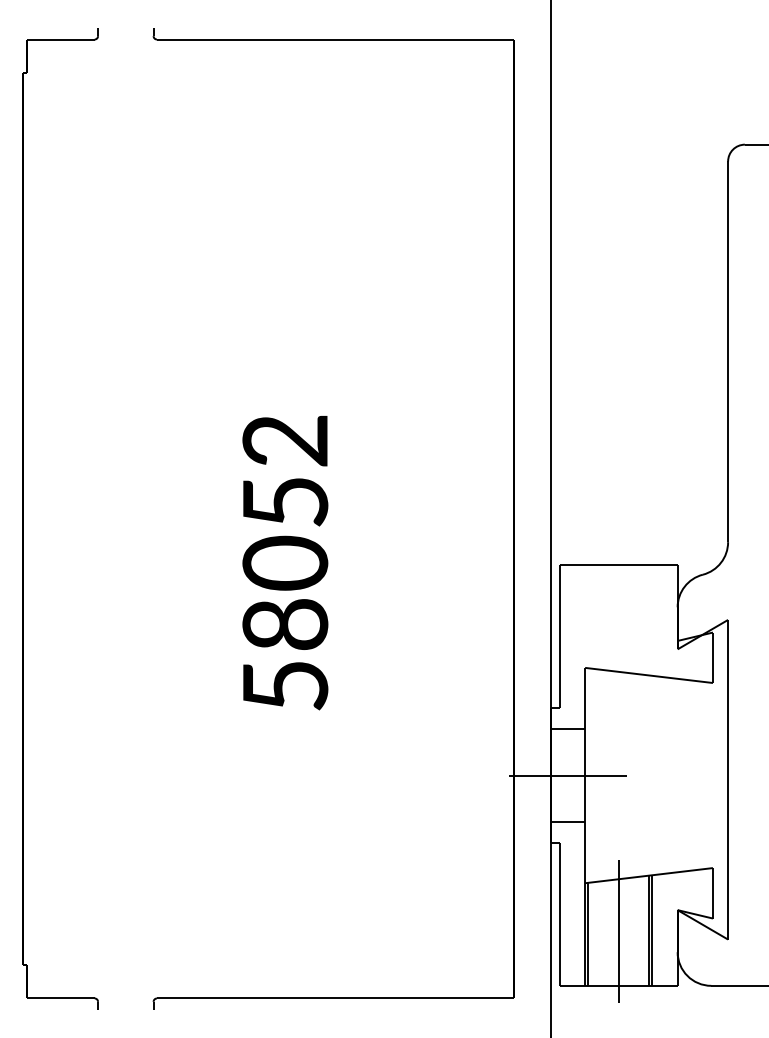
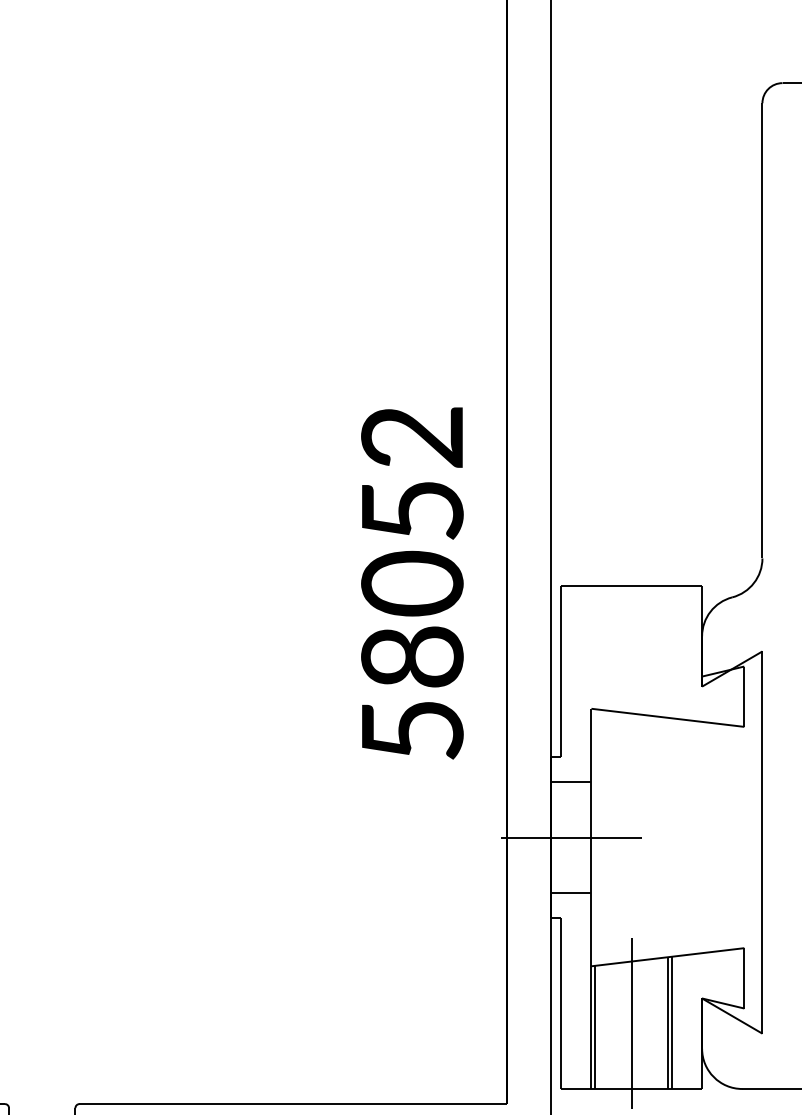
text: (285, 563) -> (412, 583), moved

